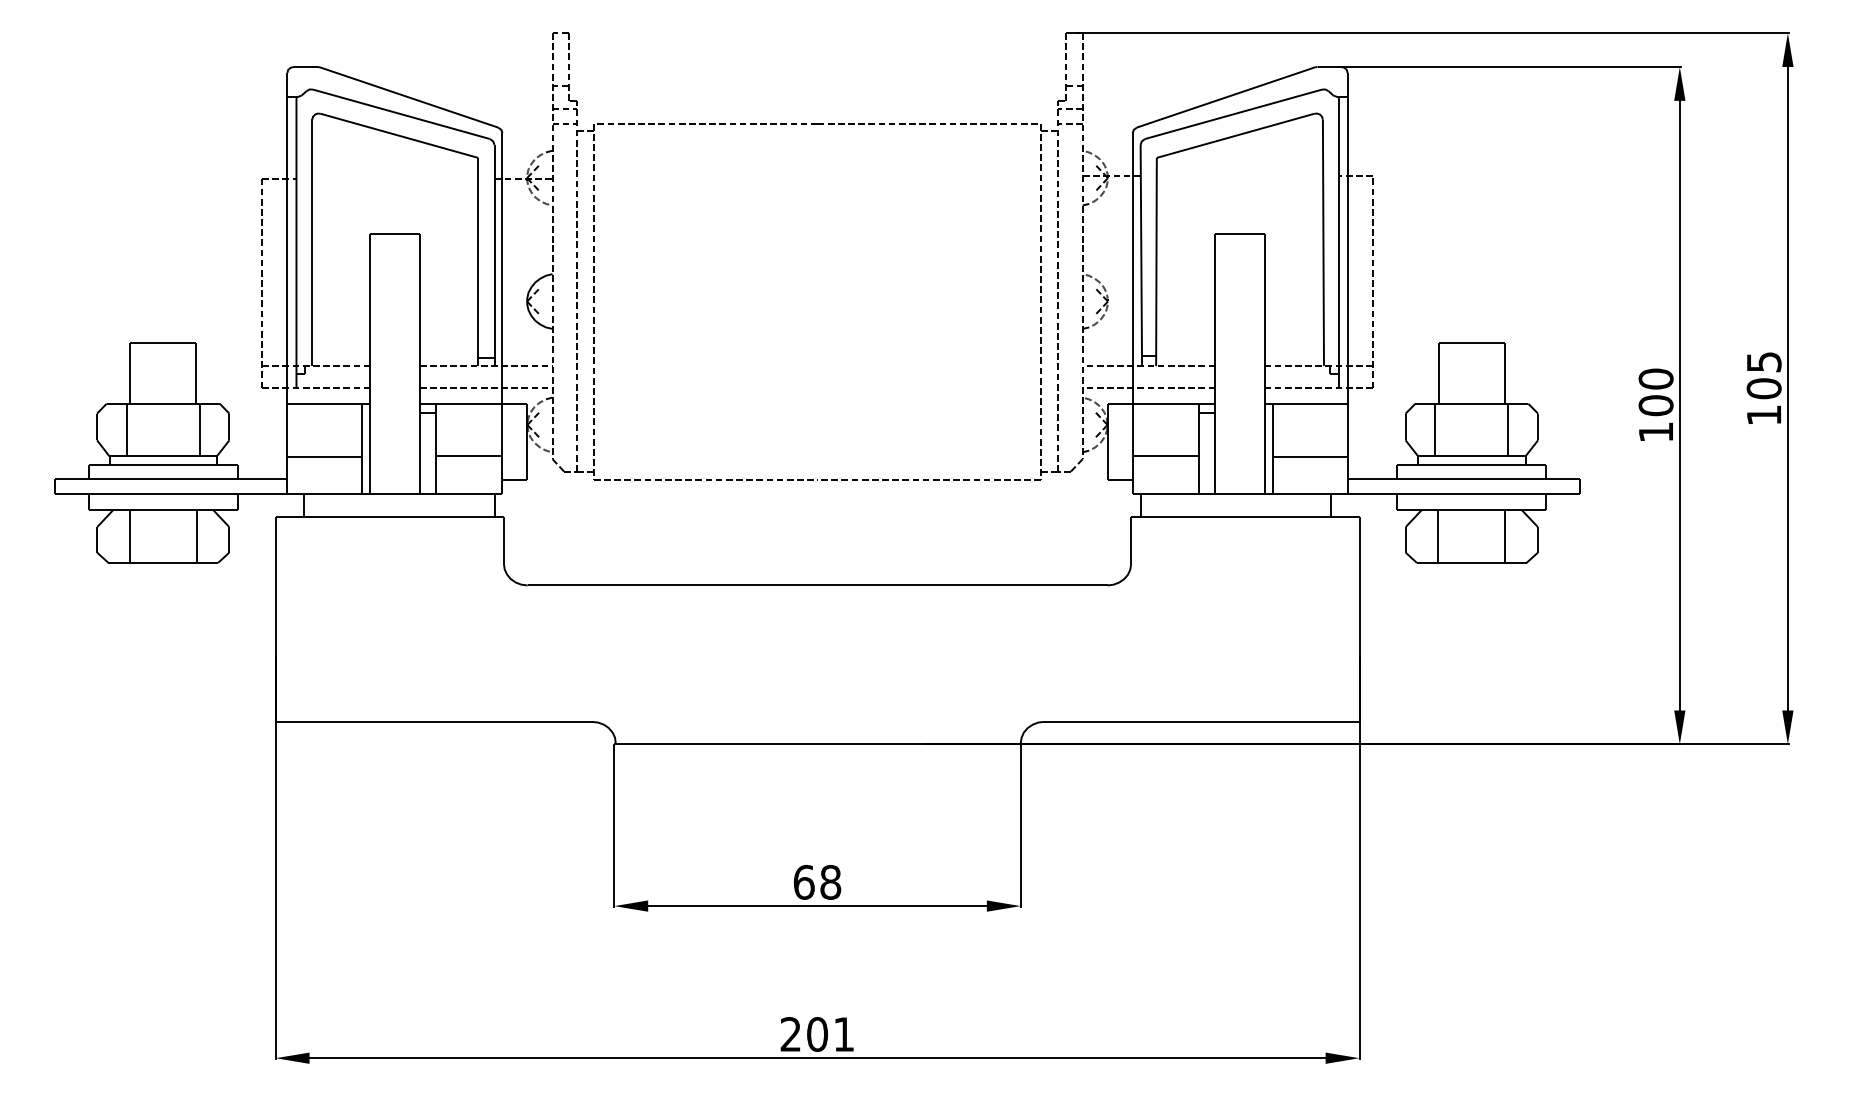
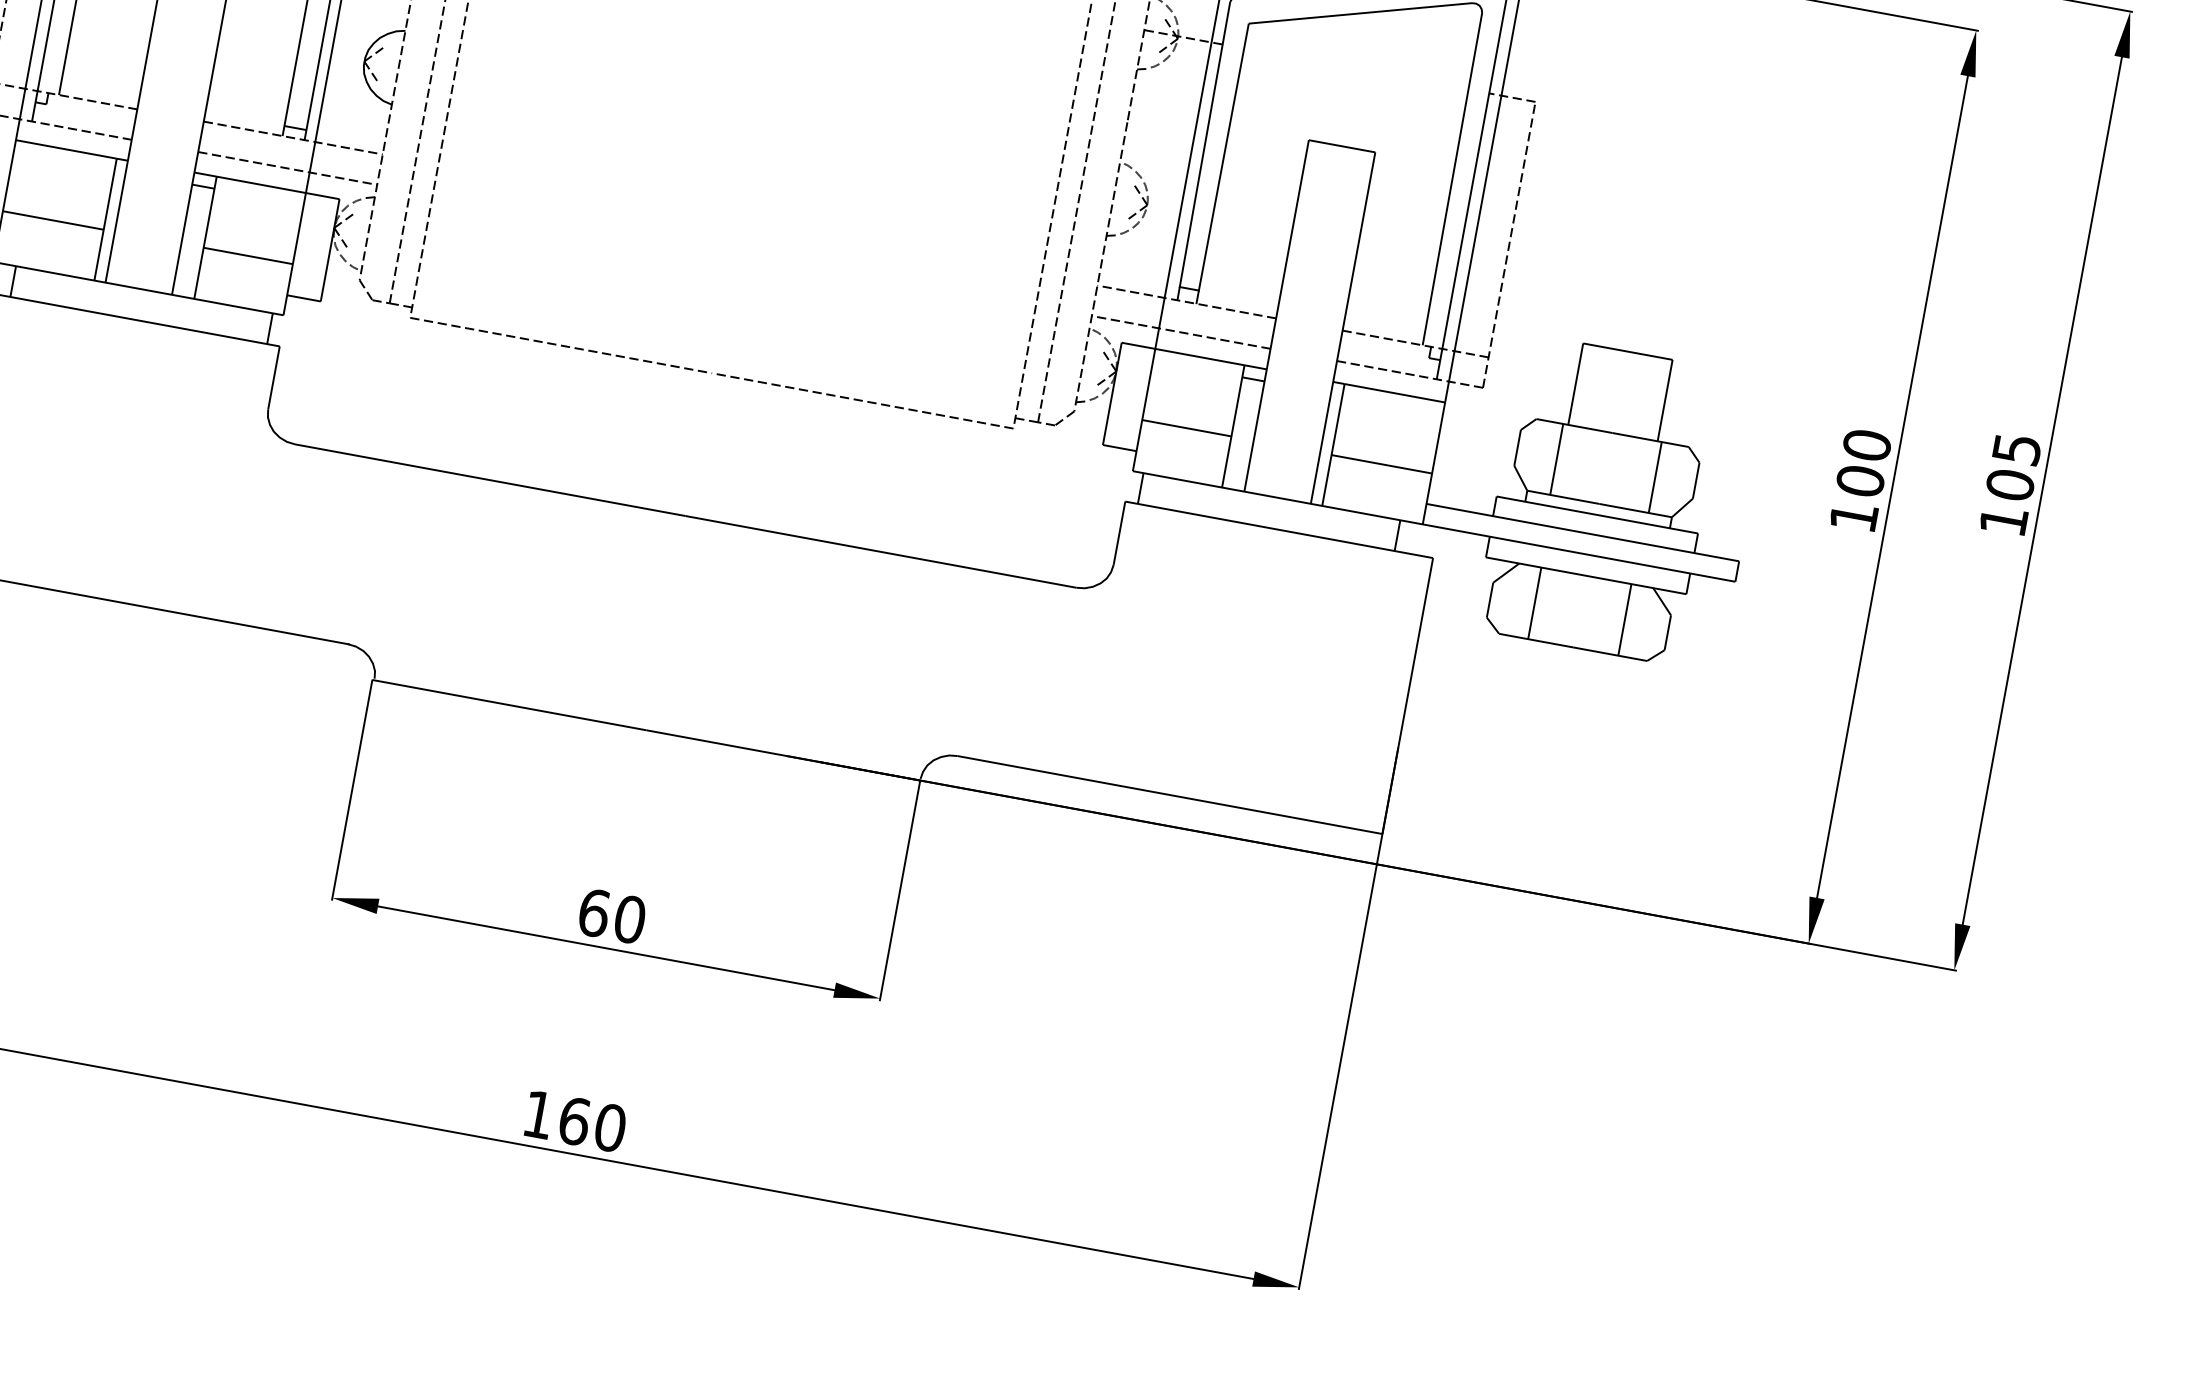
text: (830, 882) -> (629, 919), 68 -> 60
text: (817, 1034) -> (574, 1121), 201 -> 160

